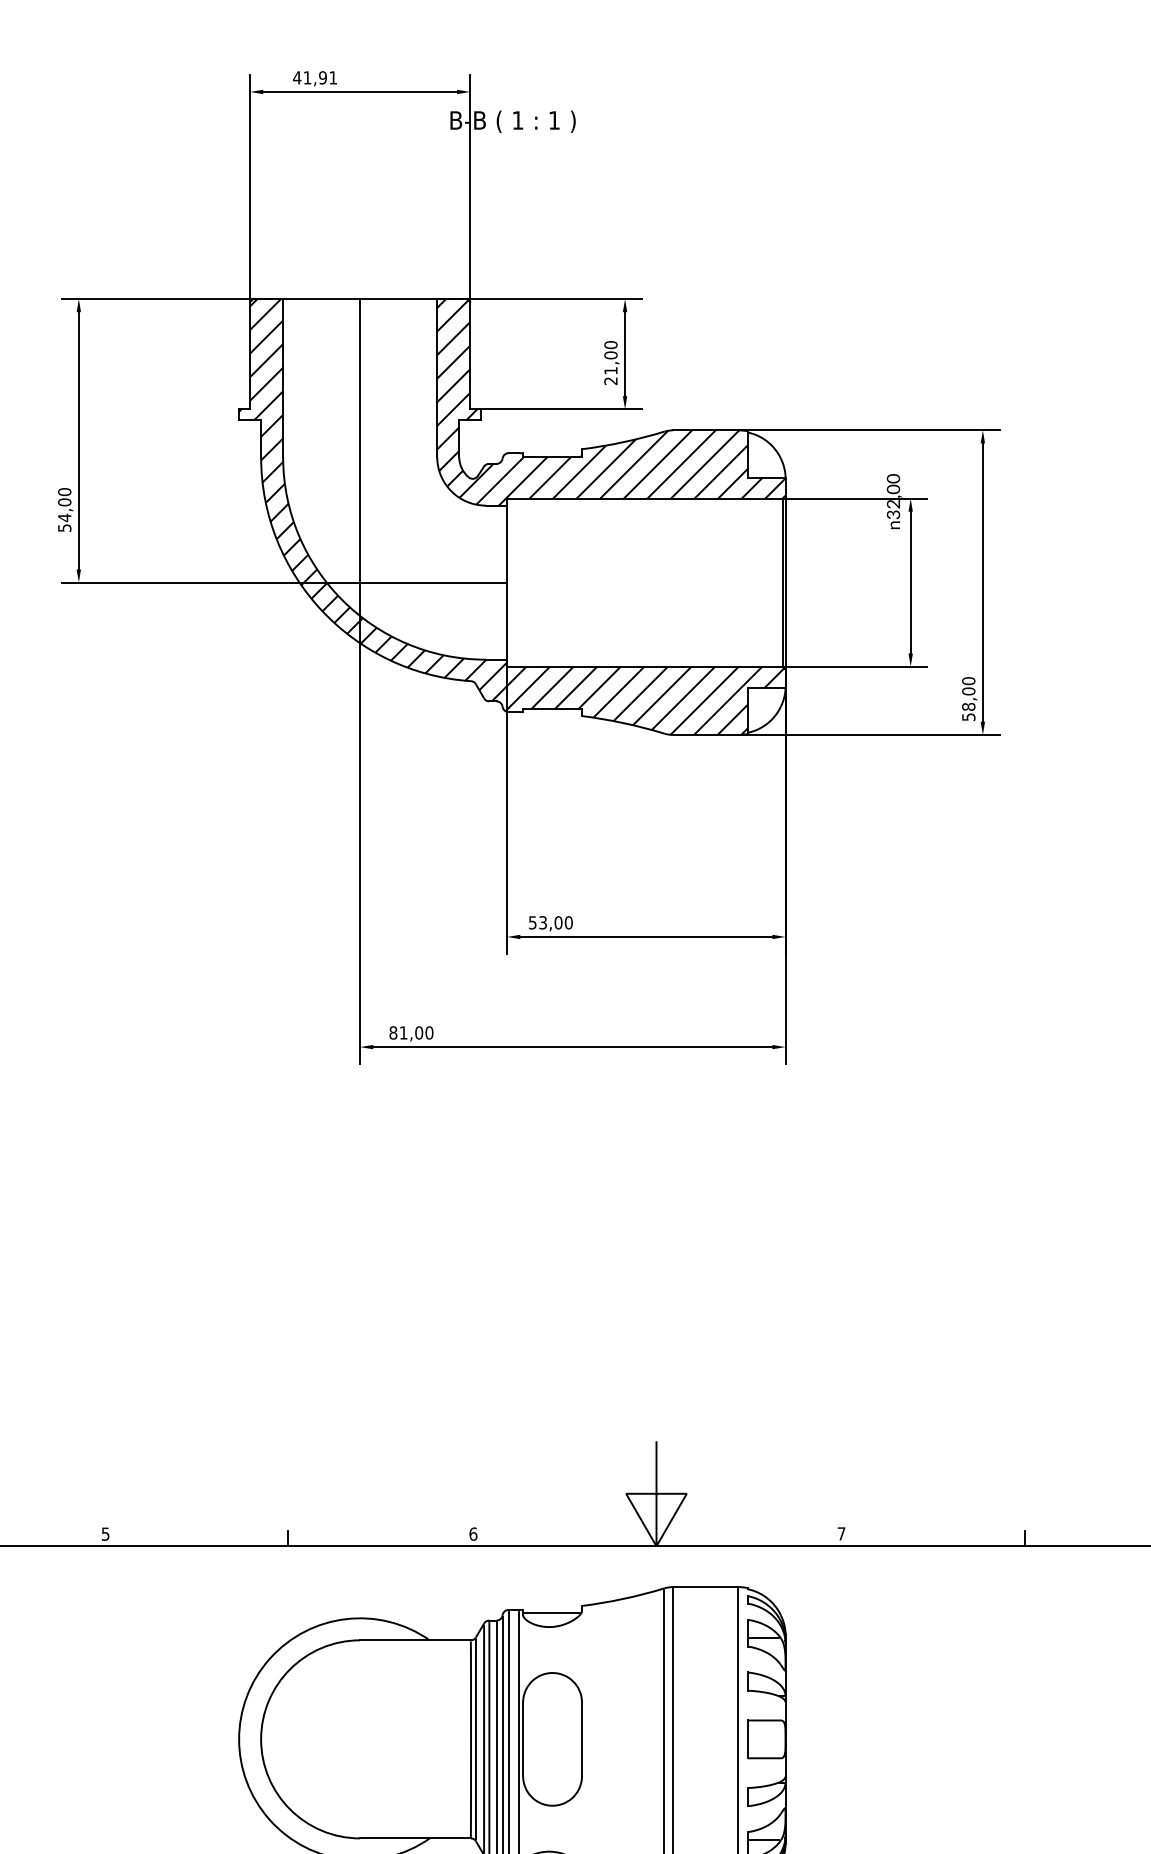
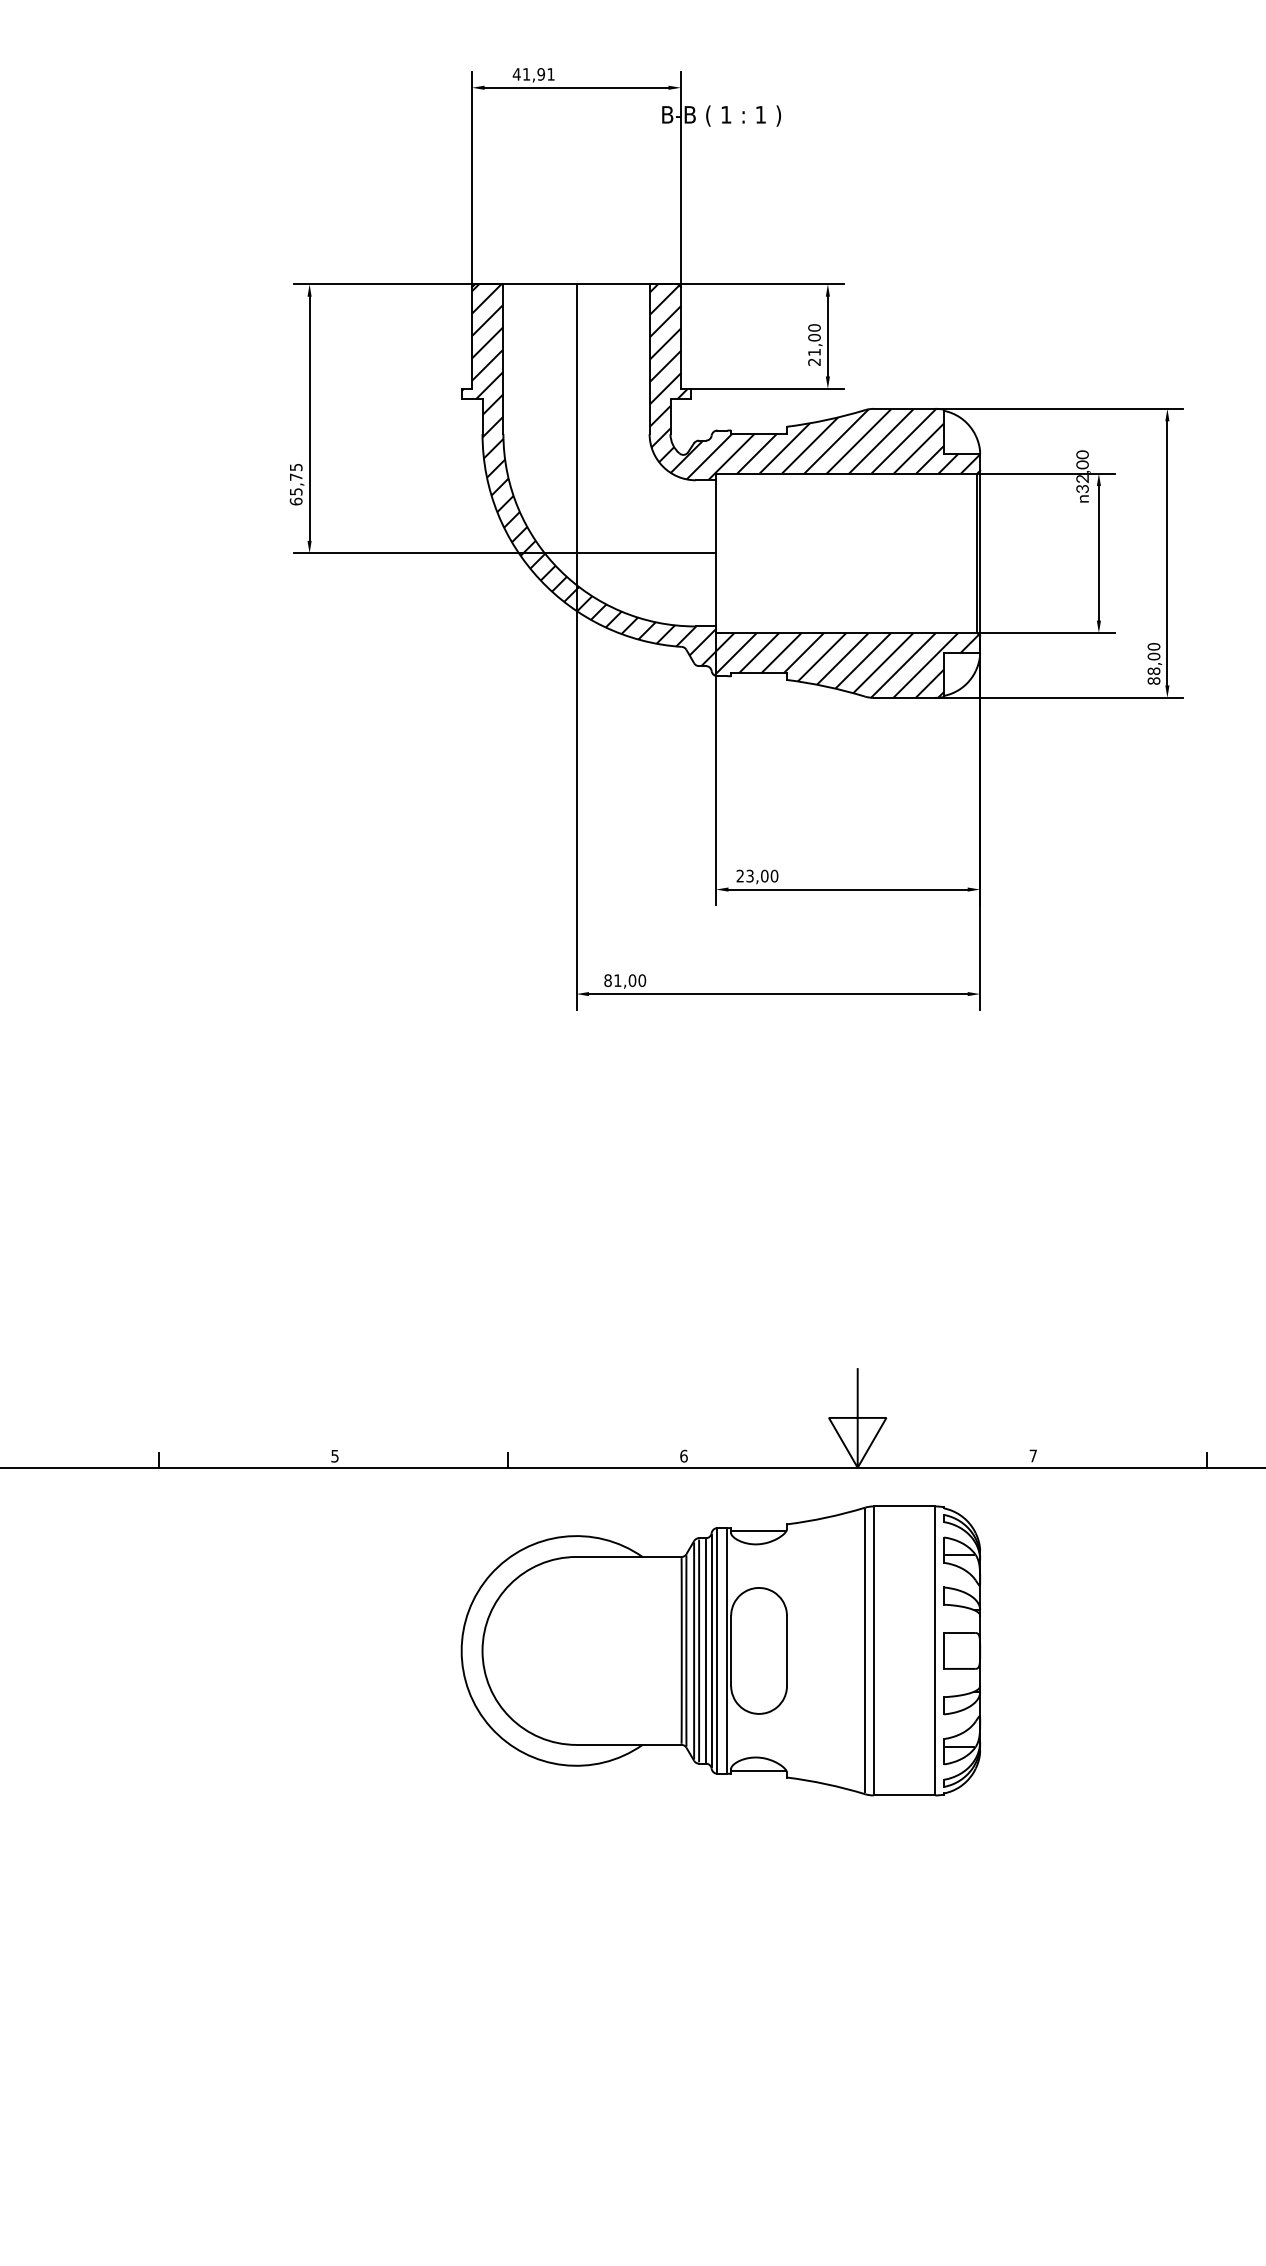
text: (63, 510) -> (295, 484), 54,00 -> 65,75
text: (968, 716) -> (1153, 680), 58,00 -> 88,00
text: (531, 922) -> (739, 875), 53,00 -> 23,00

